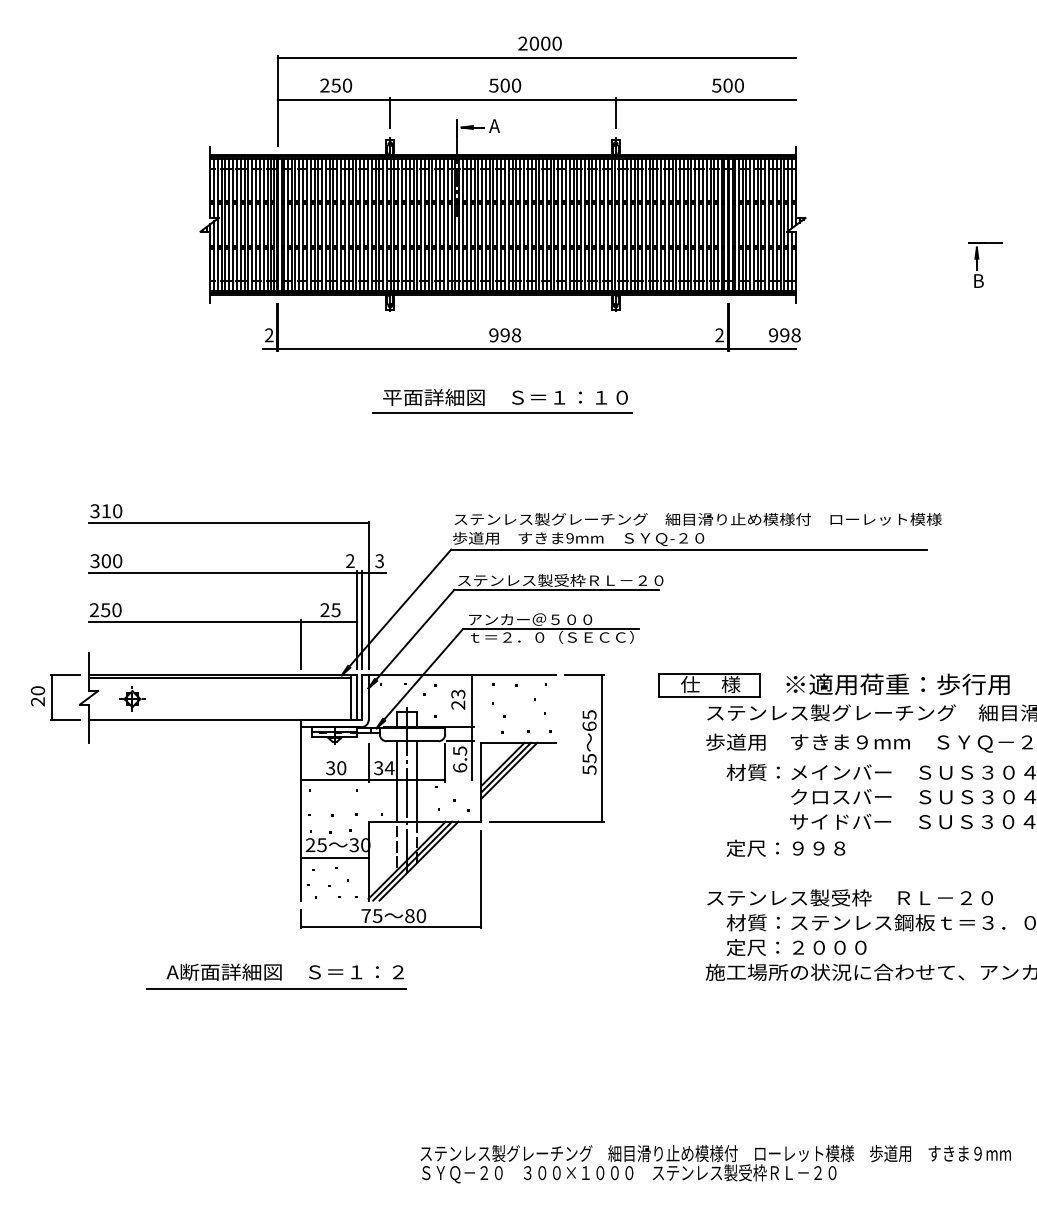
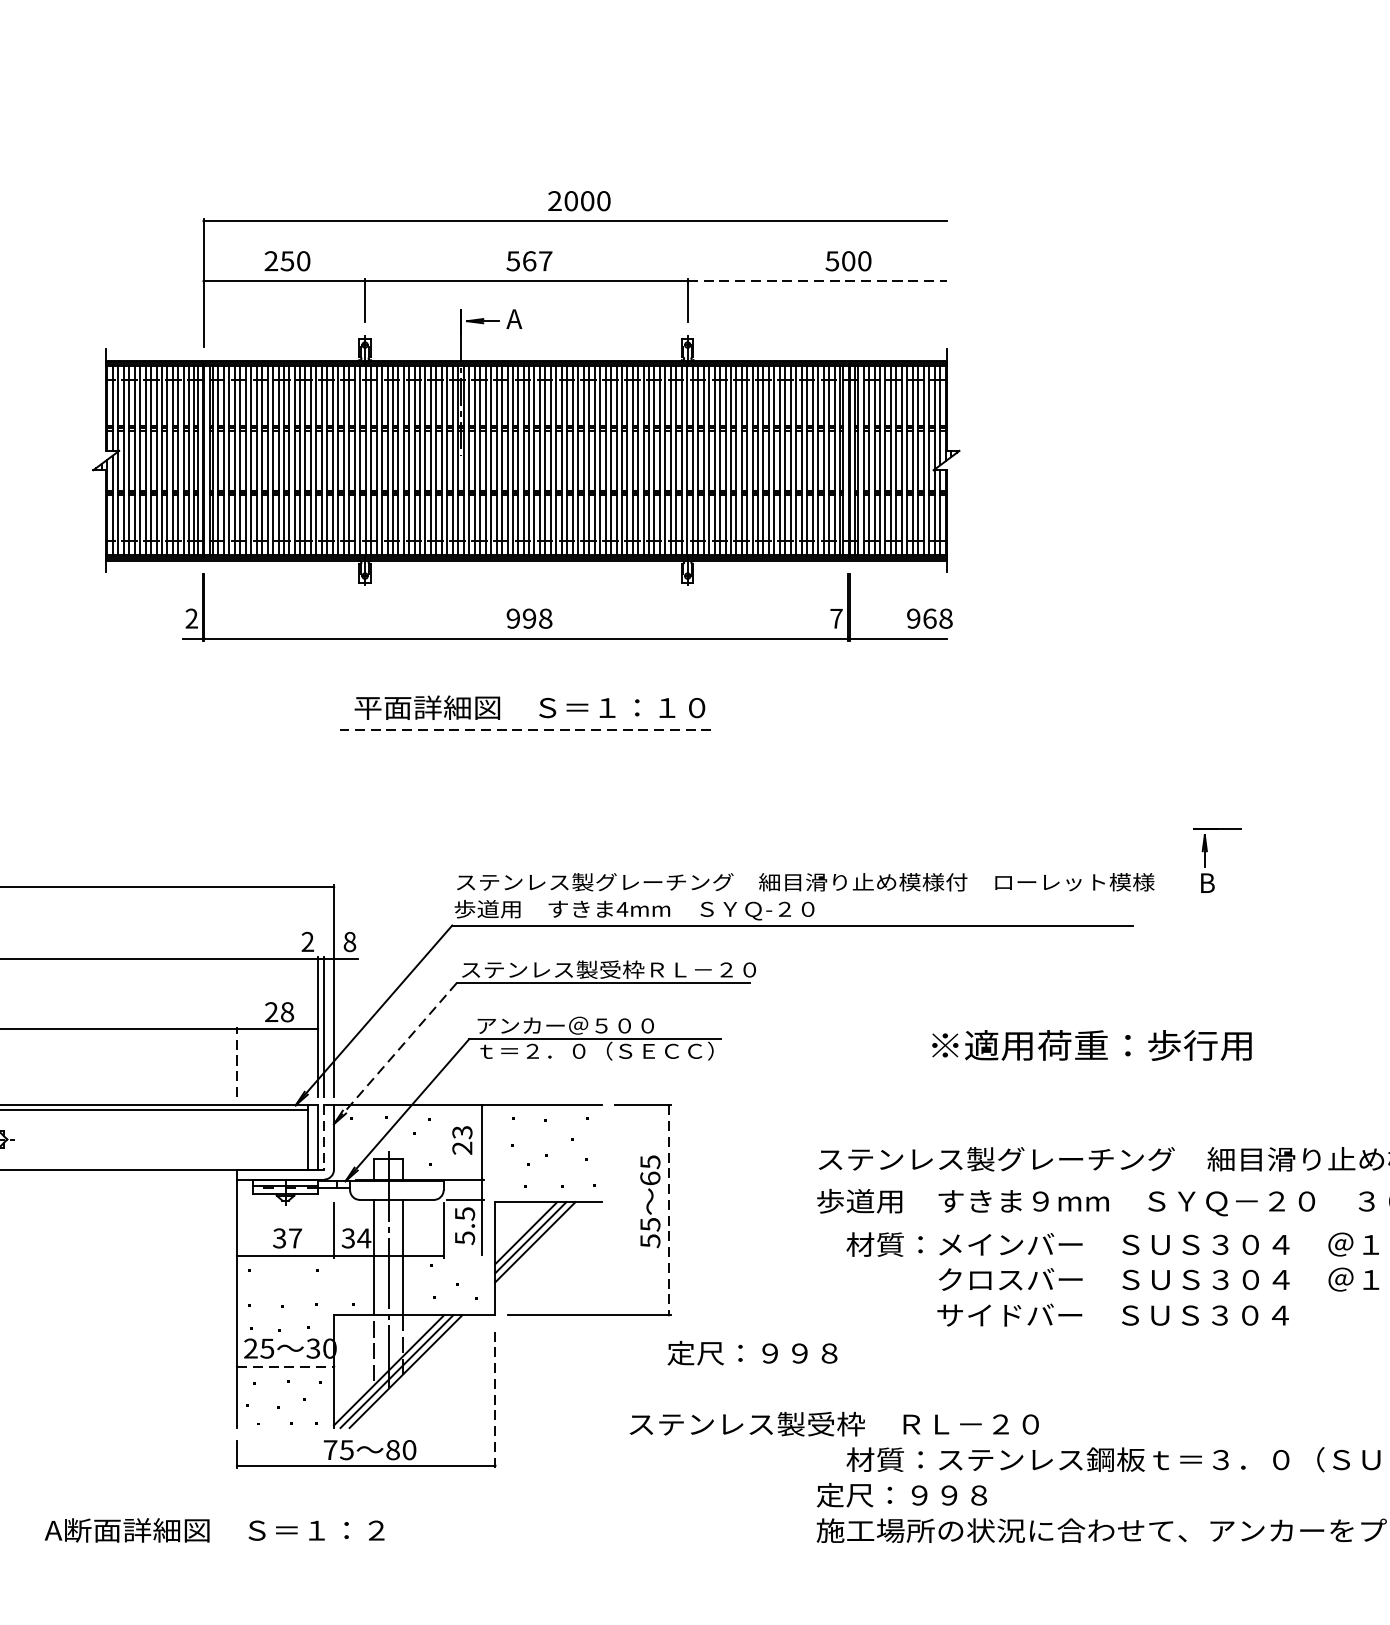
text: (510, 85) -> (537, 261), 500 -> 567
line: (706, 99) -> (817, 281), solid -> dashed
part: (979, 259) -> (1208, 852), moved
text: (719, 335) -> (836, 618), 2 -> 7
text: (784, 335) -> (929, 618), 998 -> 968
line: (502, 412) -> (525, 729), solid -> dashed
text: (570, 538) -> (623, 909), 9mm -> 4mm
text: (379, 561) -> (349, 942), 3 -> 8
text: (335, 610) -> (286, 1012), 25 -> 28
line: (411, 639) -> (395, 1054), solid -> dashed
line: (300, 644) -> (236, 1061), solid -> dashed
text: (897, 684) -> (1091, 1045), moved
part: (709, 685) -> (822, 1120), removed
line: (361, 697) -> (323, 1137), solid -> dashed
line: (602, 748) -> (668, 1210), solid -> dashed
text: (460, 767) -> (465, 1237), 6.5 -> 5.5
text: (341, 768) -> (295, 1238), 30 -> 37
text: (785, 847) -> (751, 1351), moved
line: (334, 857) -> (285, 1366), solid -> dashed
line: (481, 879) -> (495, 1397), solid -> dashed
text: (849, 897) -> (833, 1423), moved
text: (786, 947) -> (932, 1495), 定尺：２０００ -> 定尺：９９８
line: (276, 988) -> (202, 1553), removed

